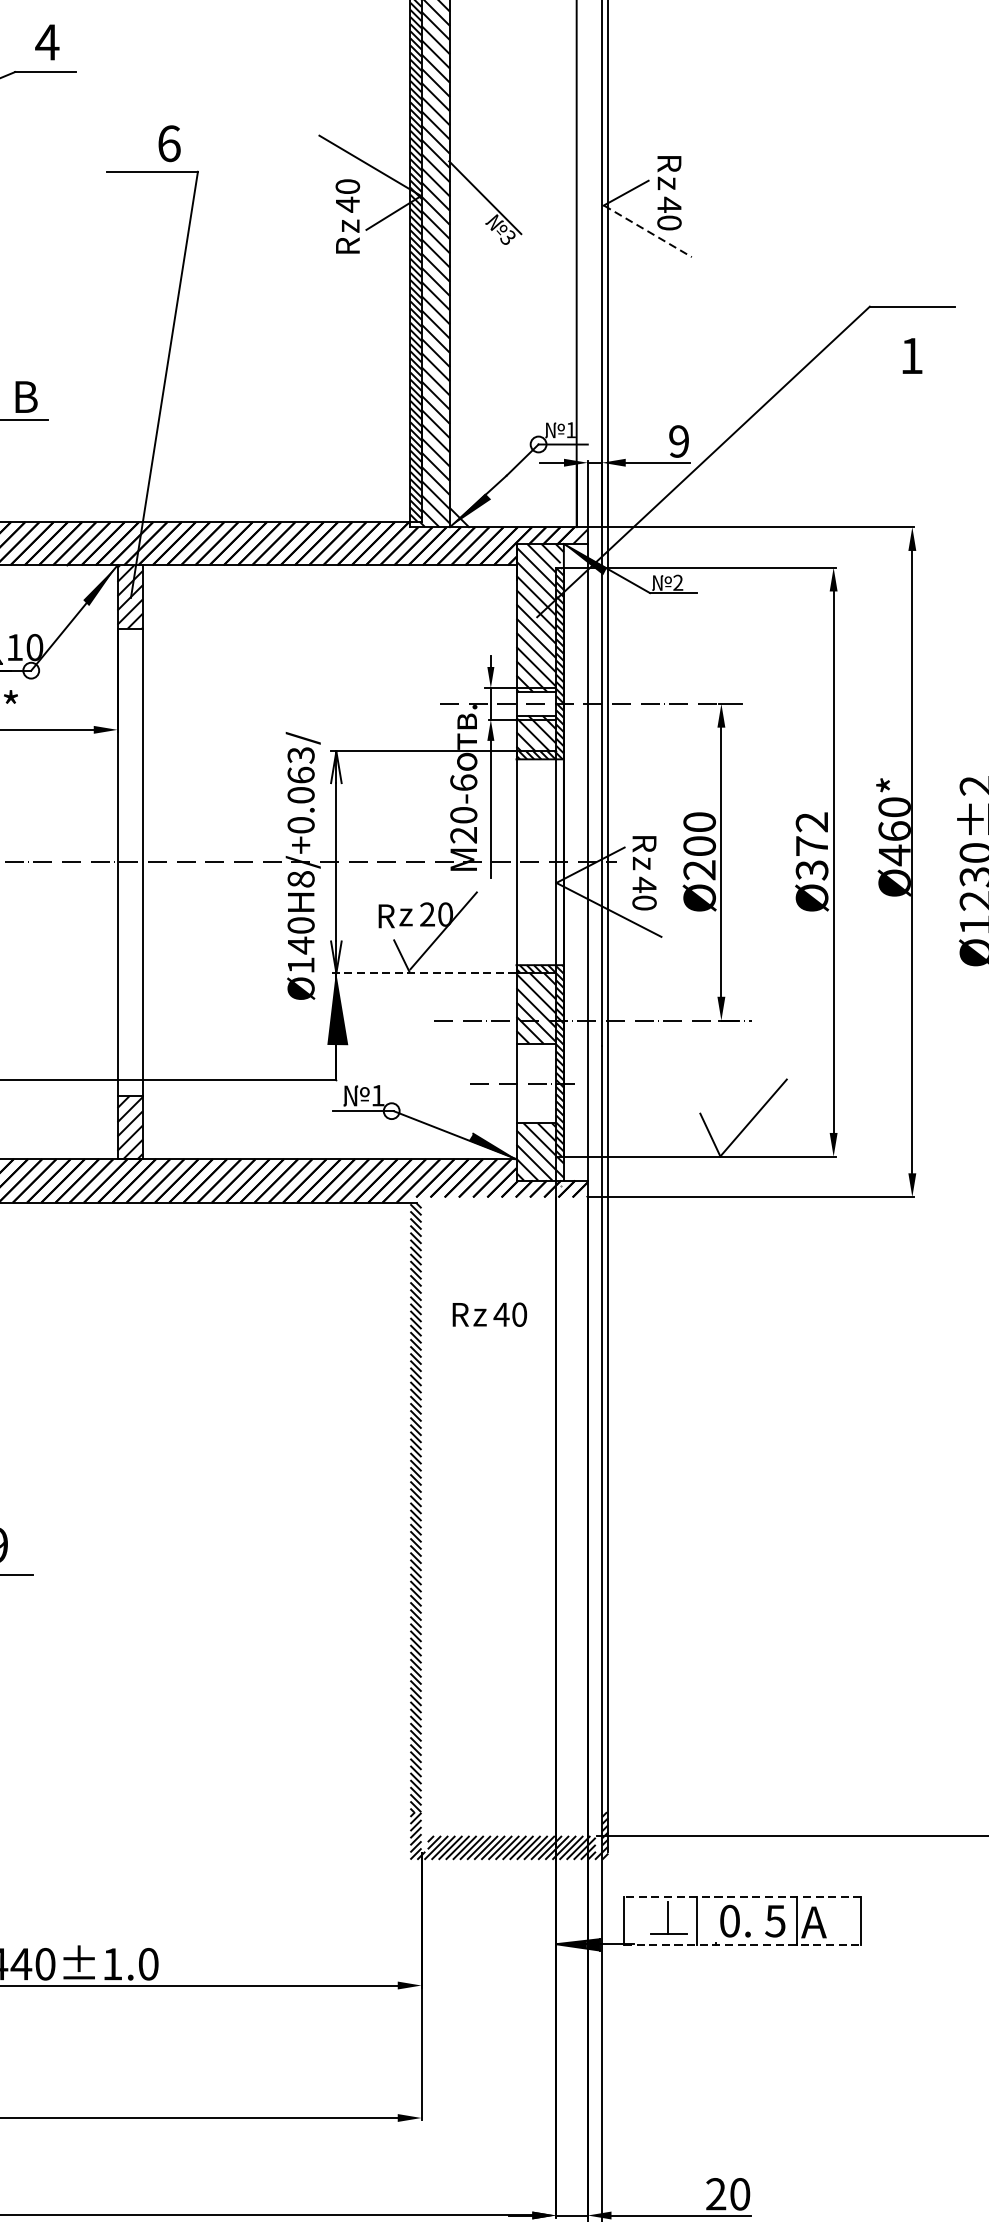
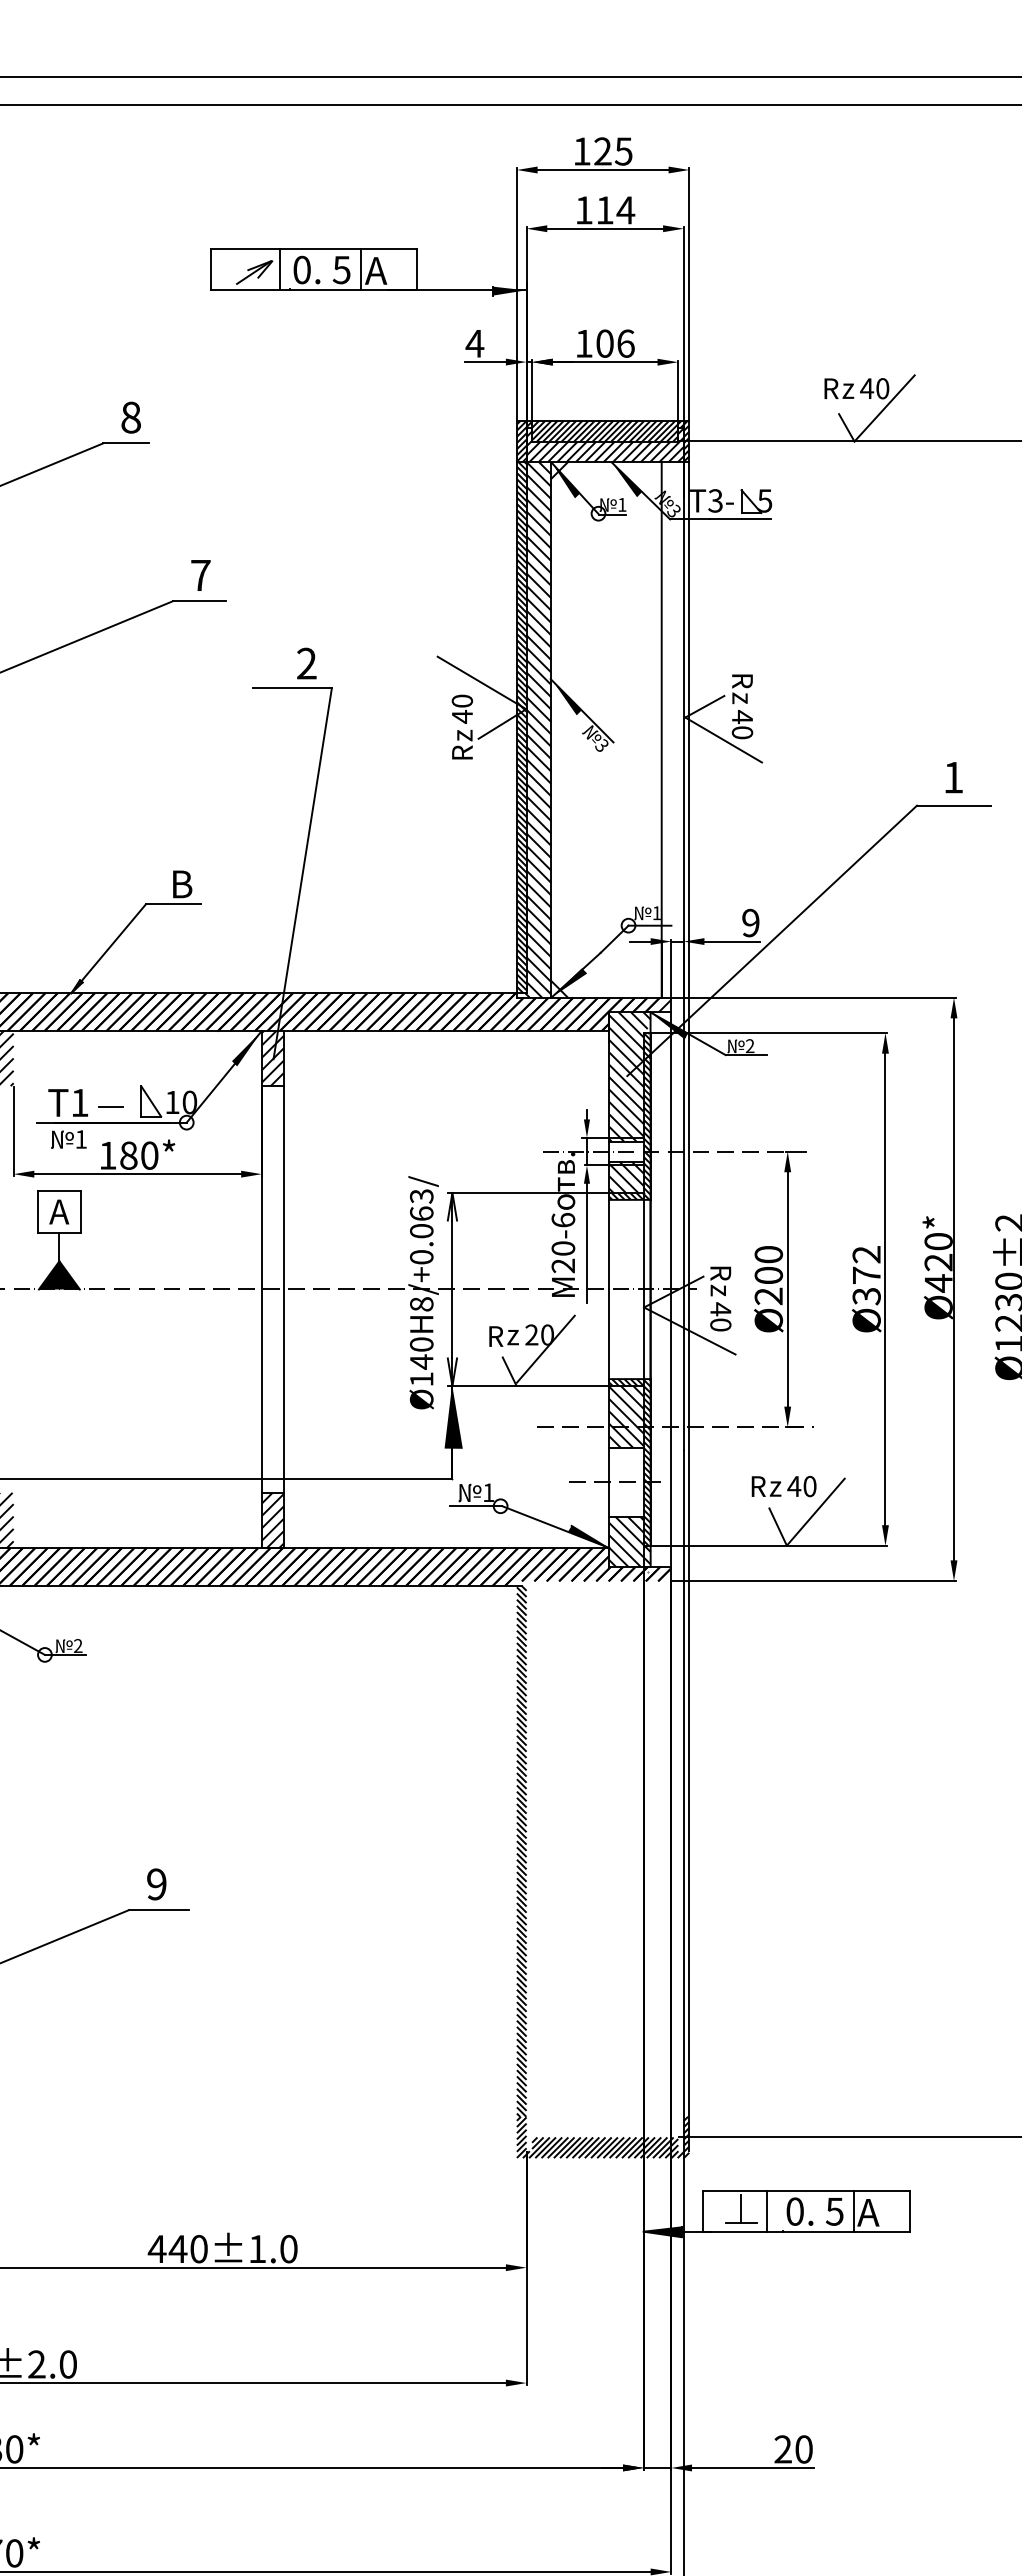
text: (47, 42) -> (200, 575), 4 -> 7
text: (168, 143) -> (306, 663), 6 -> 2
fill: (467, 182) -> (566, 697), added
line: (648, 231) -> (724, 740), dashed -> solid
text: (911, 355) -> (953, 777), moved
text: (894, 831) -> (938, 1262), Ø460* -> Ø420*
line: (423, 973) -> (528, 1386), dashed -> solid
text: (489, 1314) -> (783, 1486), moved
line: (741, 1896) -> (805, 2190), dashed -> solid
line: (742, 1945) -> (806, 2232), dashed -> solid

